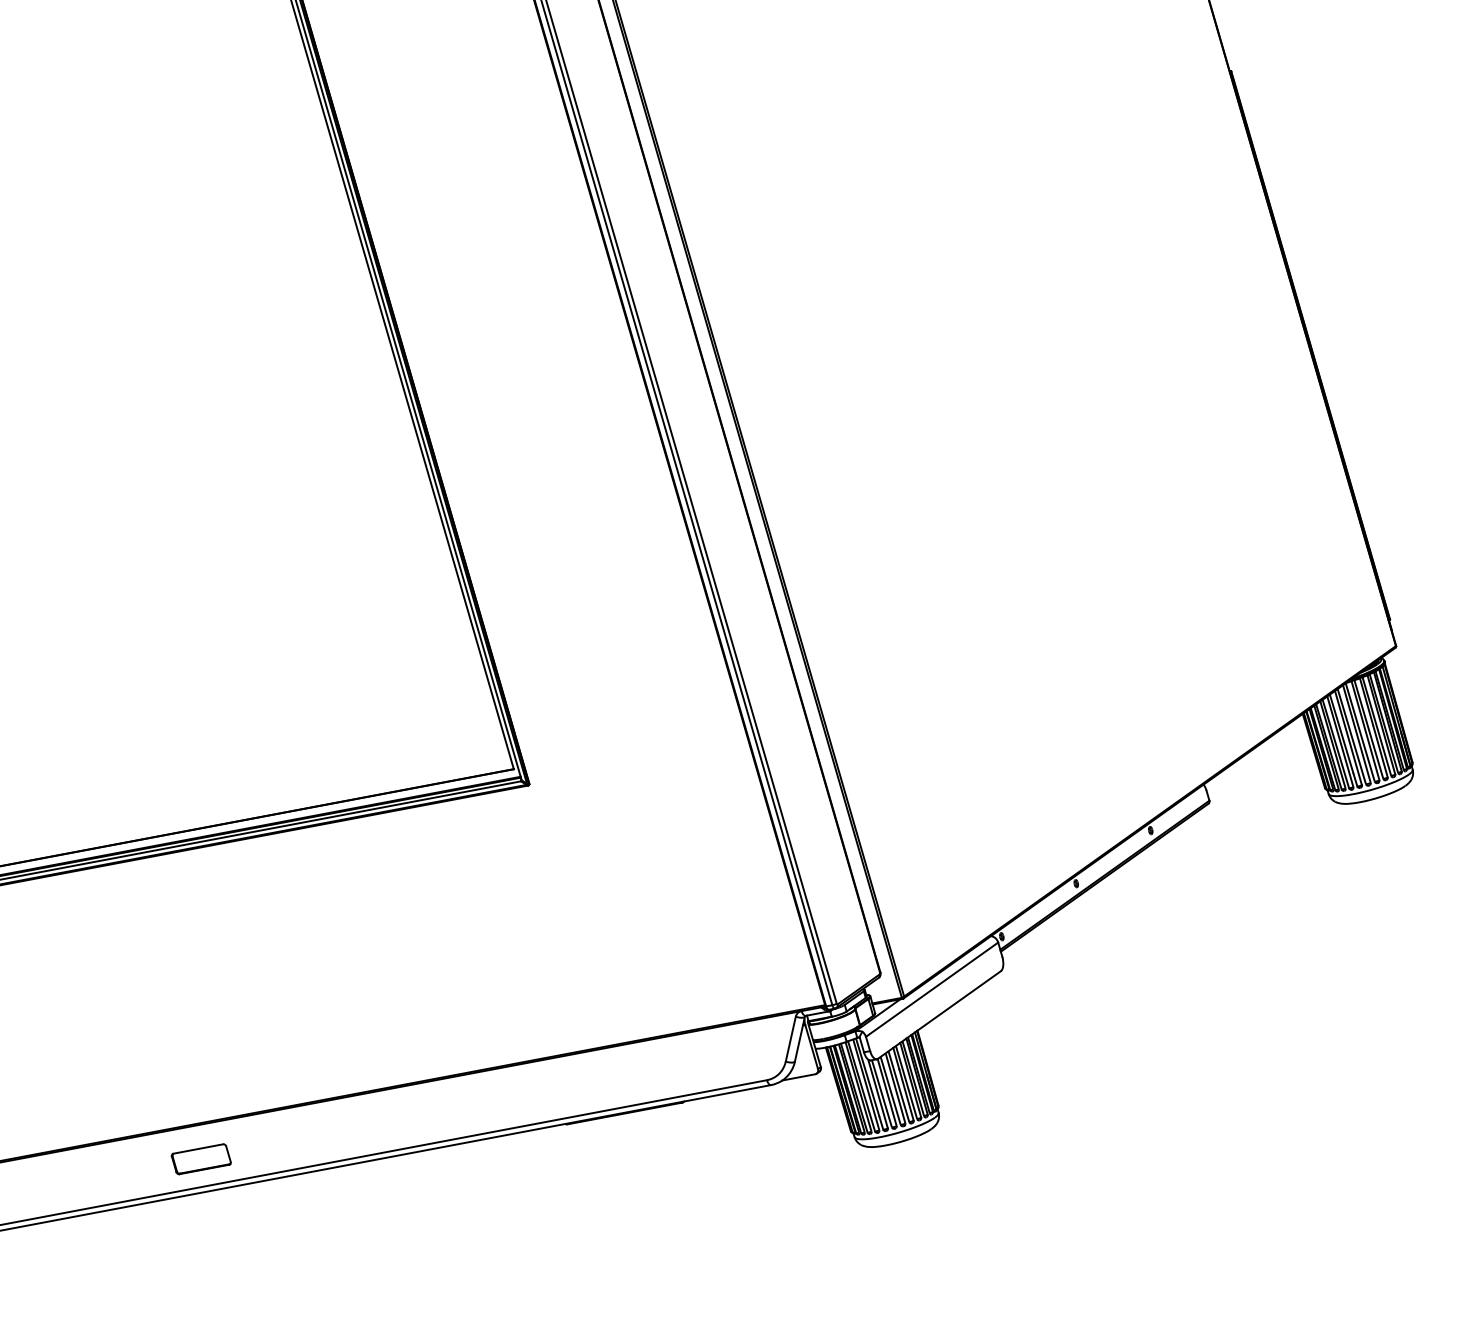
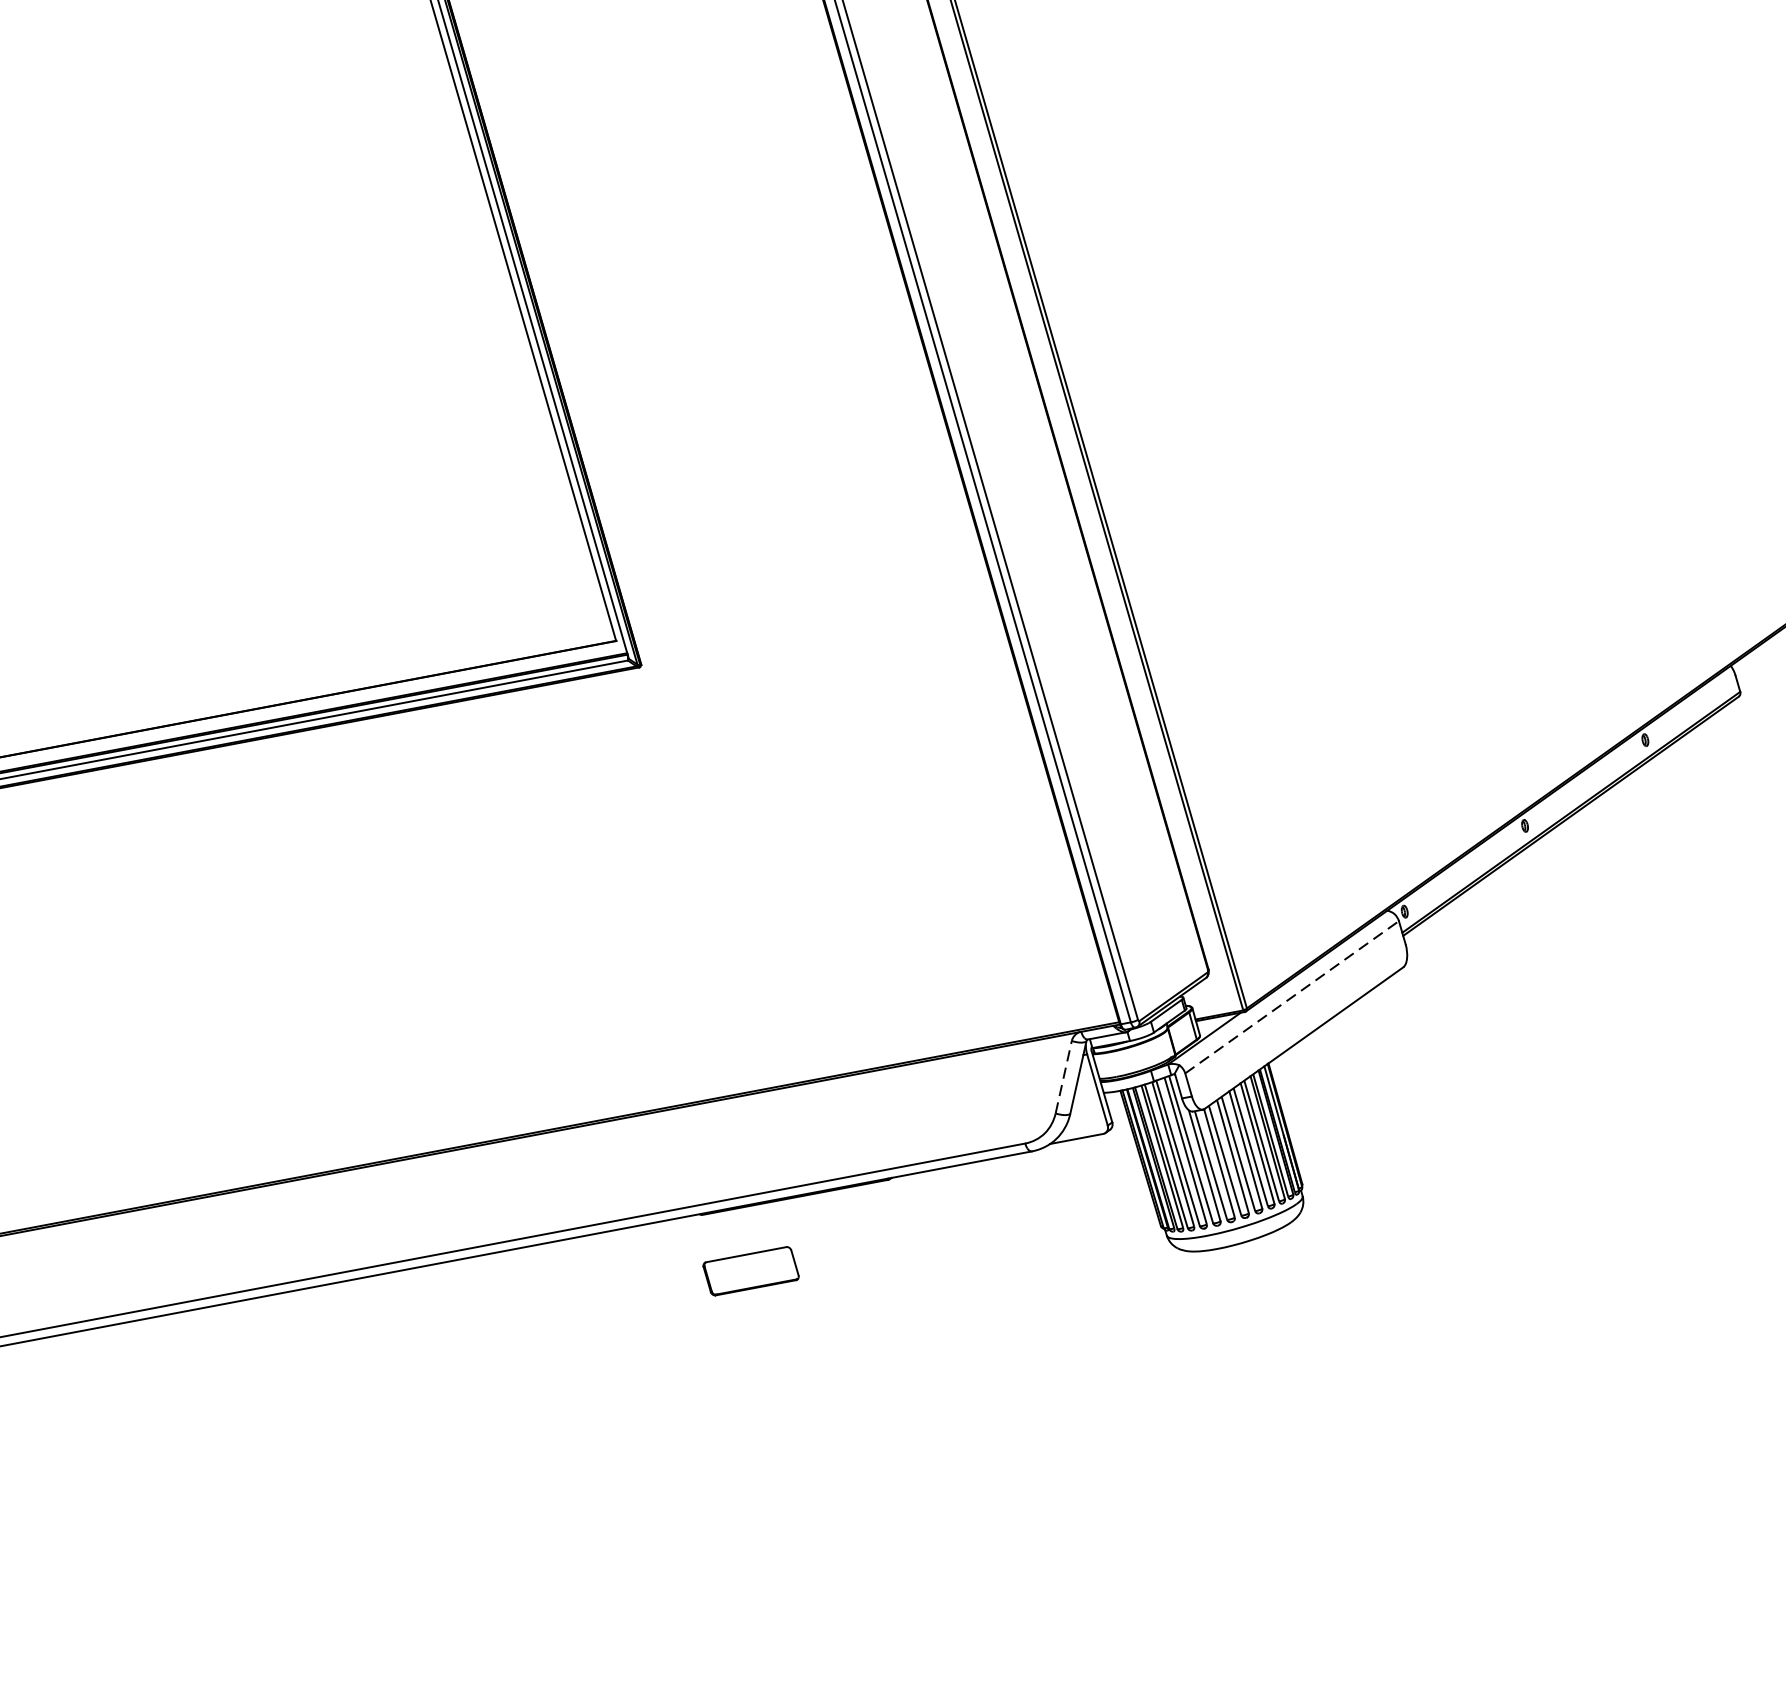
line: (932, 989) -> (1292, 996), solid -> dashed
line: (790, 1039) -> (1063, 1077), solid -> dashed
part: (200, 1159) -> (749, 1271), moved

